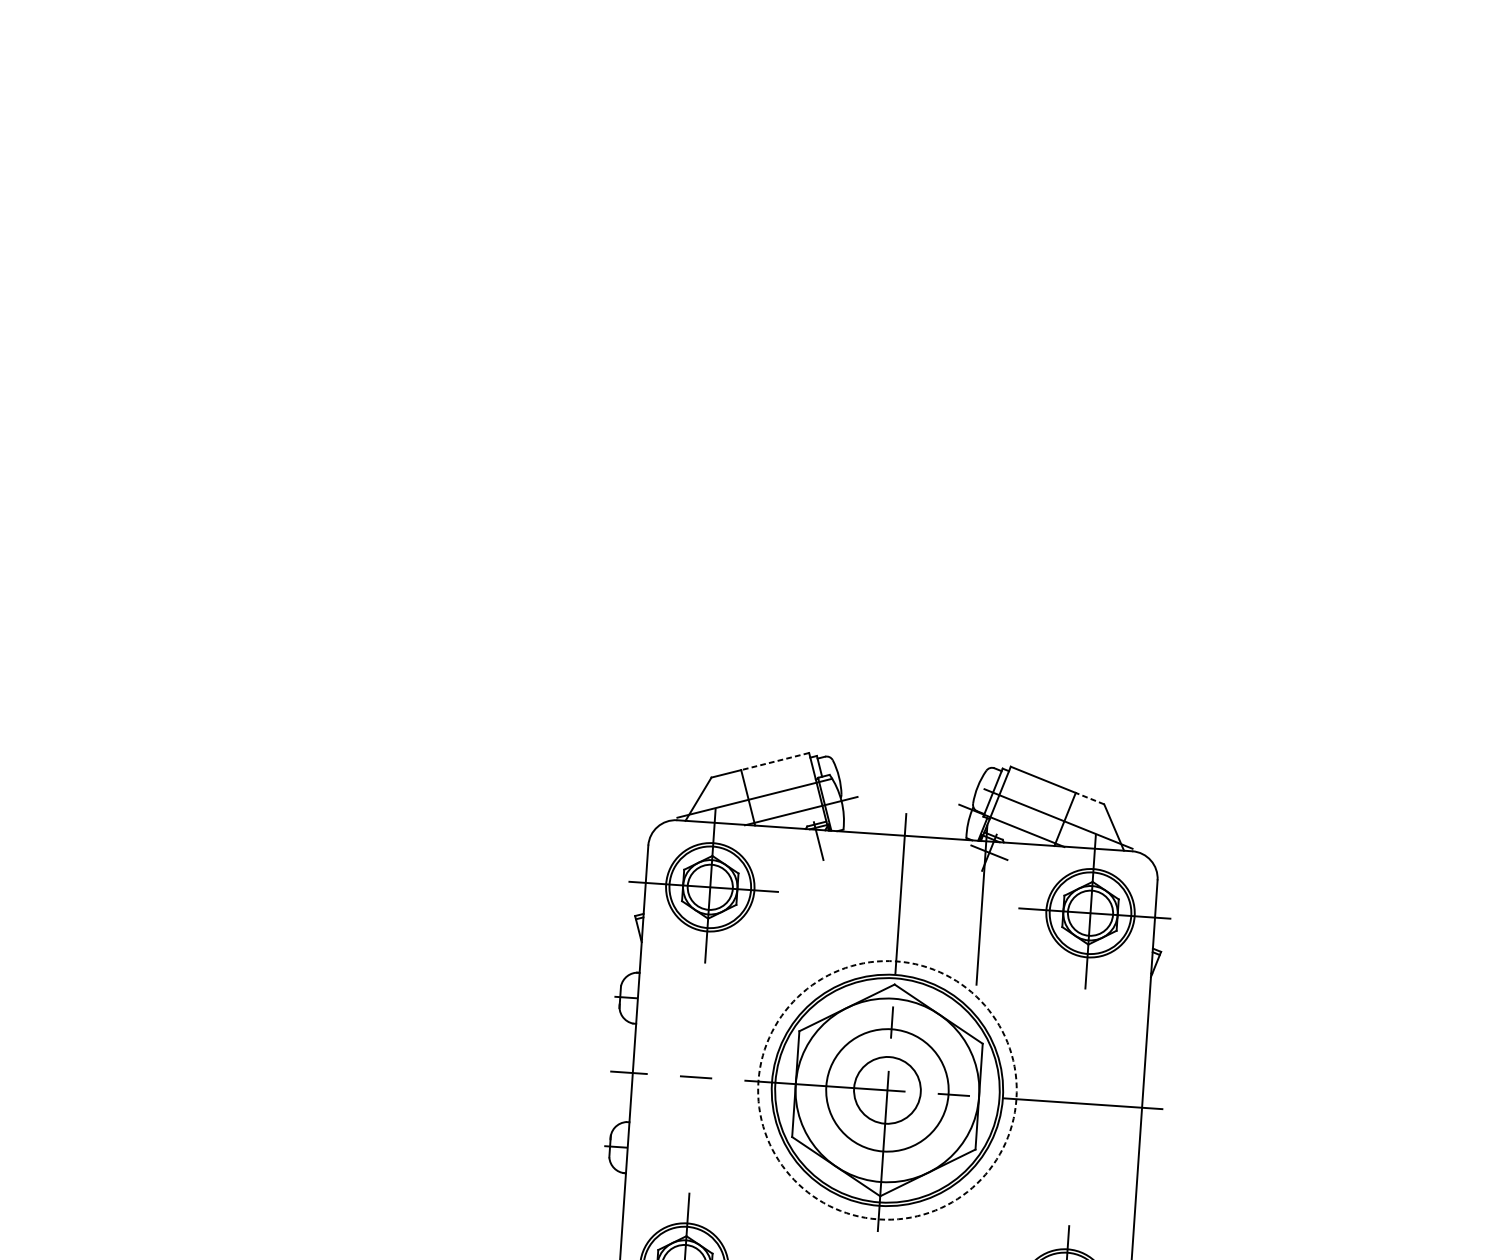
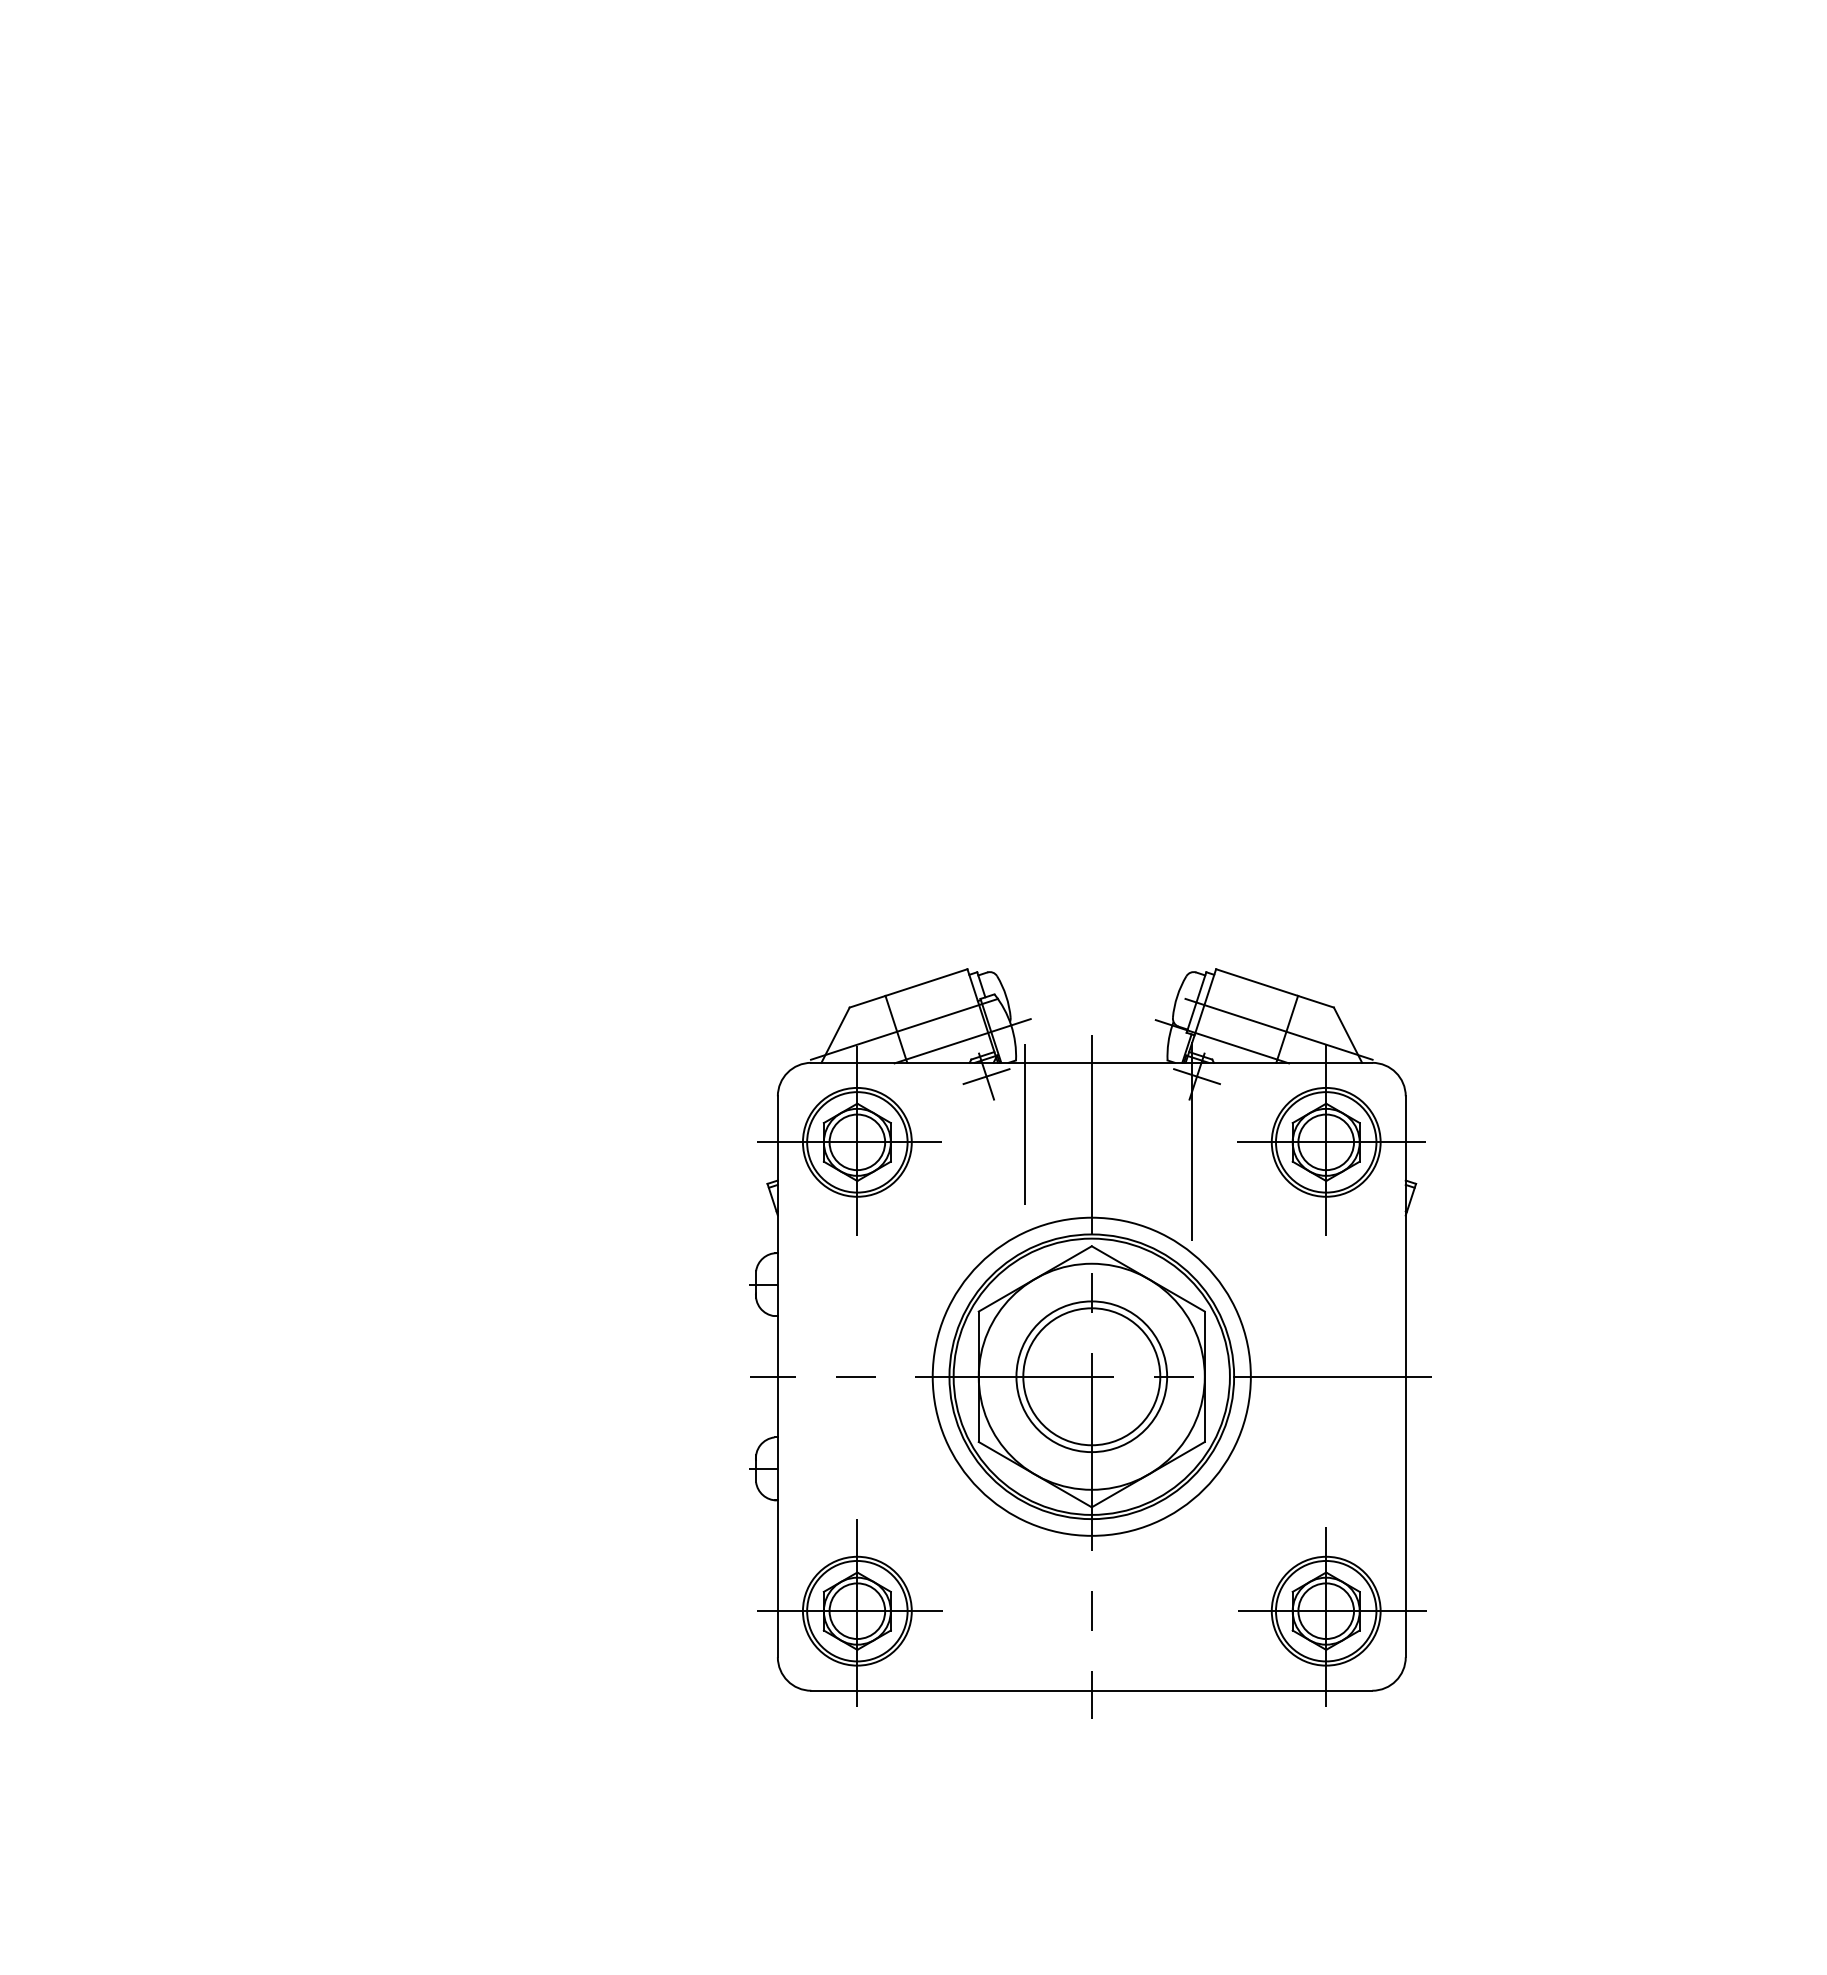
line: (775, 761) -> (926, 982), dashed -> solid
line: (1090, 798) -> (1316, 1001), dashed -> solid
line: (818, 841) -> (986, 1076), added
line: (846, 882) -> (1024, 1124), added
circle: (887, 1090) -> (1091, 1376), dashed -> solid
circle: (887, 1090) -> (1091, 1376), size x1.67

